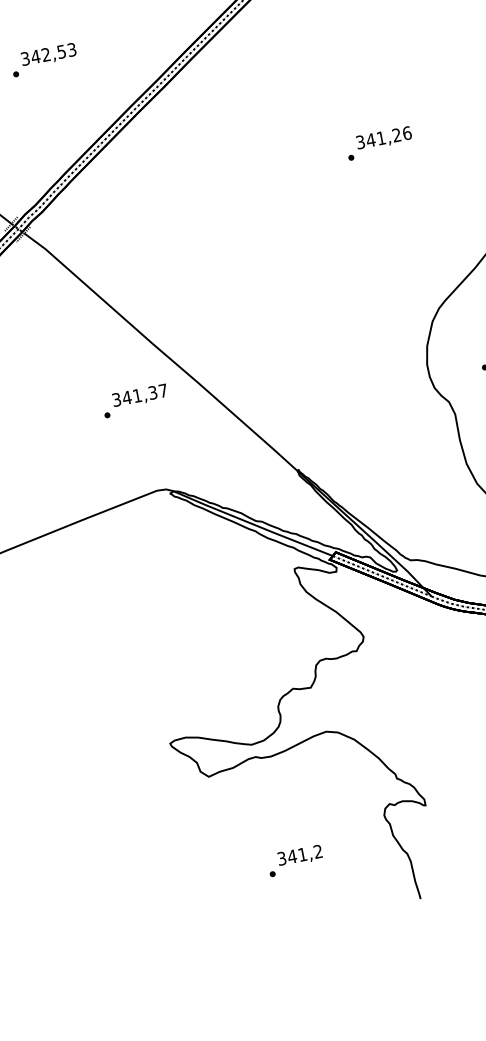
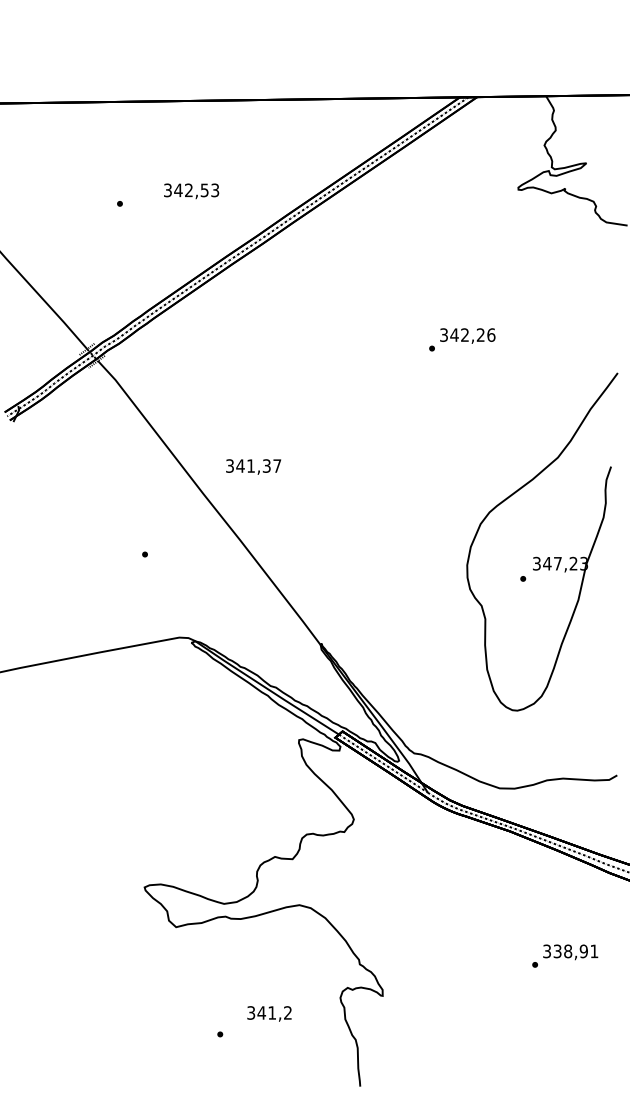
text: (48, 55) -> (191, 191), moved
text: (380, 137) -> (464, 334), 341,26 -> 342,26
text: (139, 395) -> (253, 466), moved
text: (300, 855) -> (269, 1013), moved

